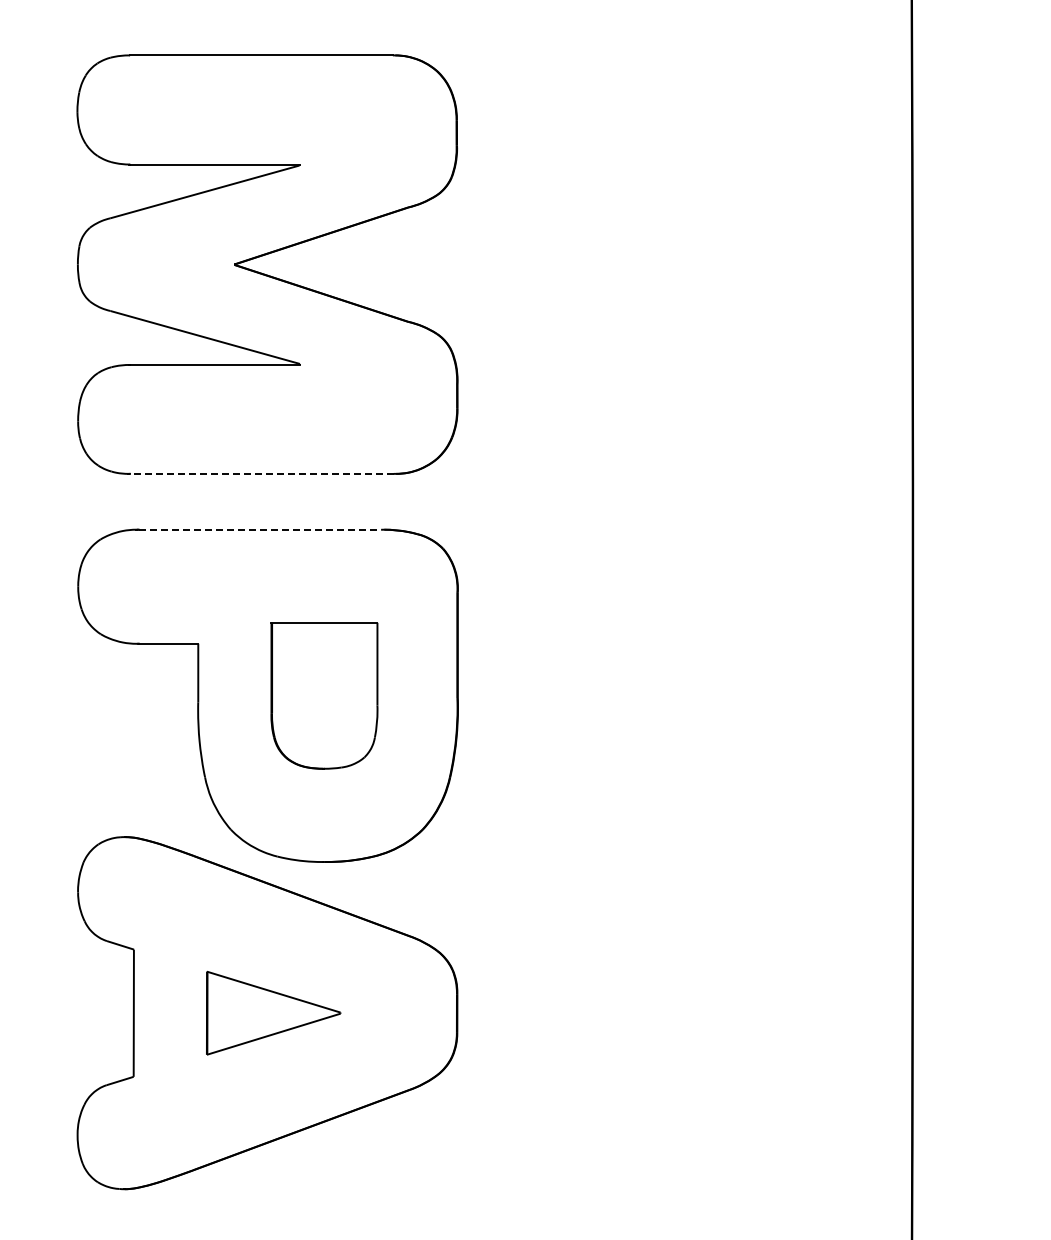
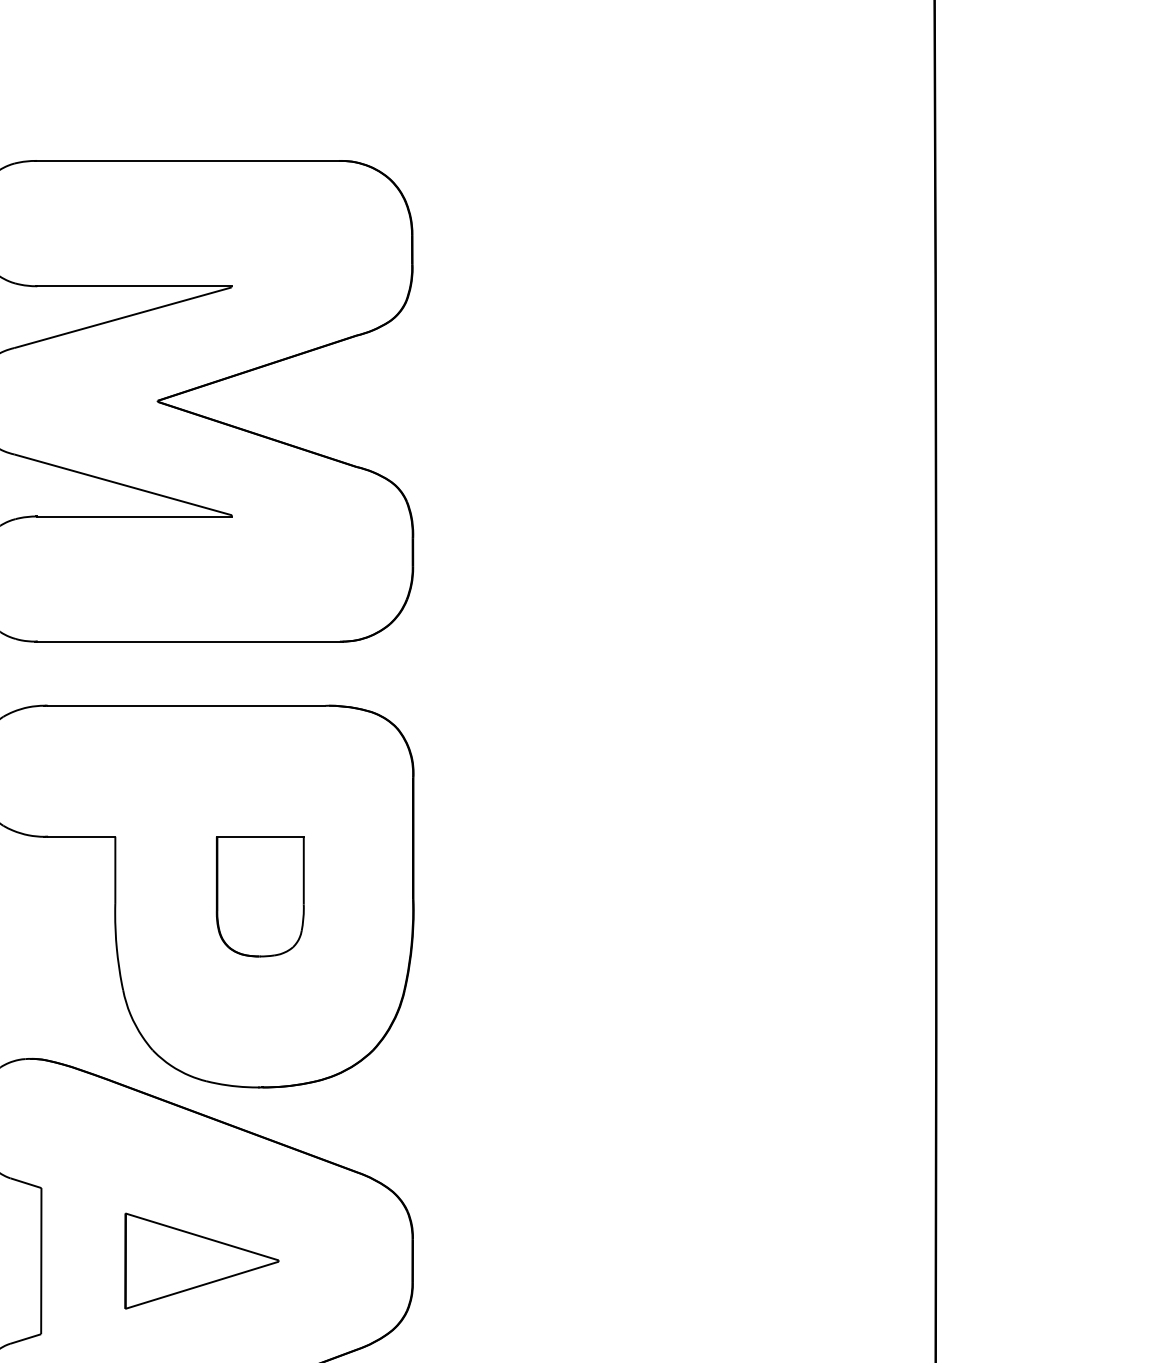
line: (262, 473) -> (189, 641), dashed -> solid
line: (260, 529) -> (186, 705), dashed -> solid
part: (324, 695) -> (260, 896), size x0.71

